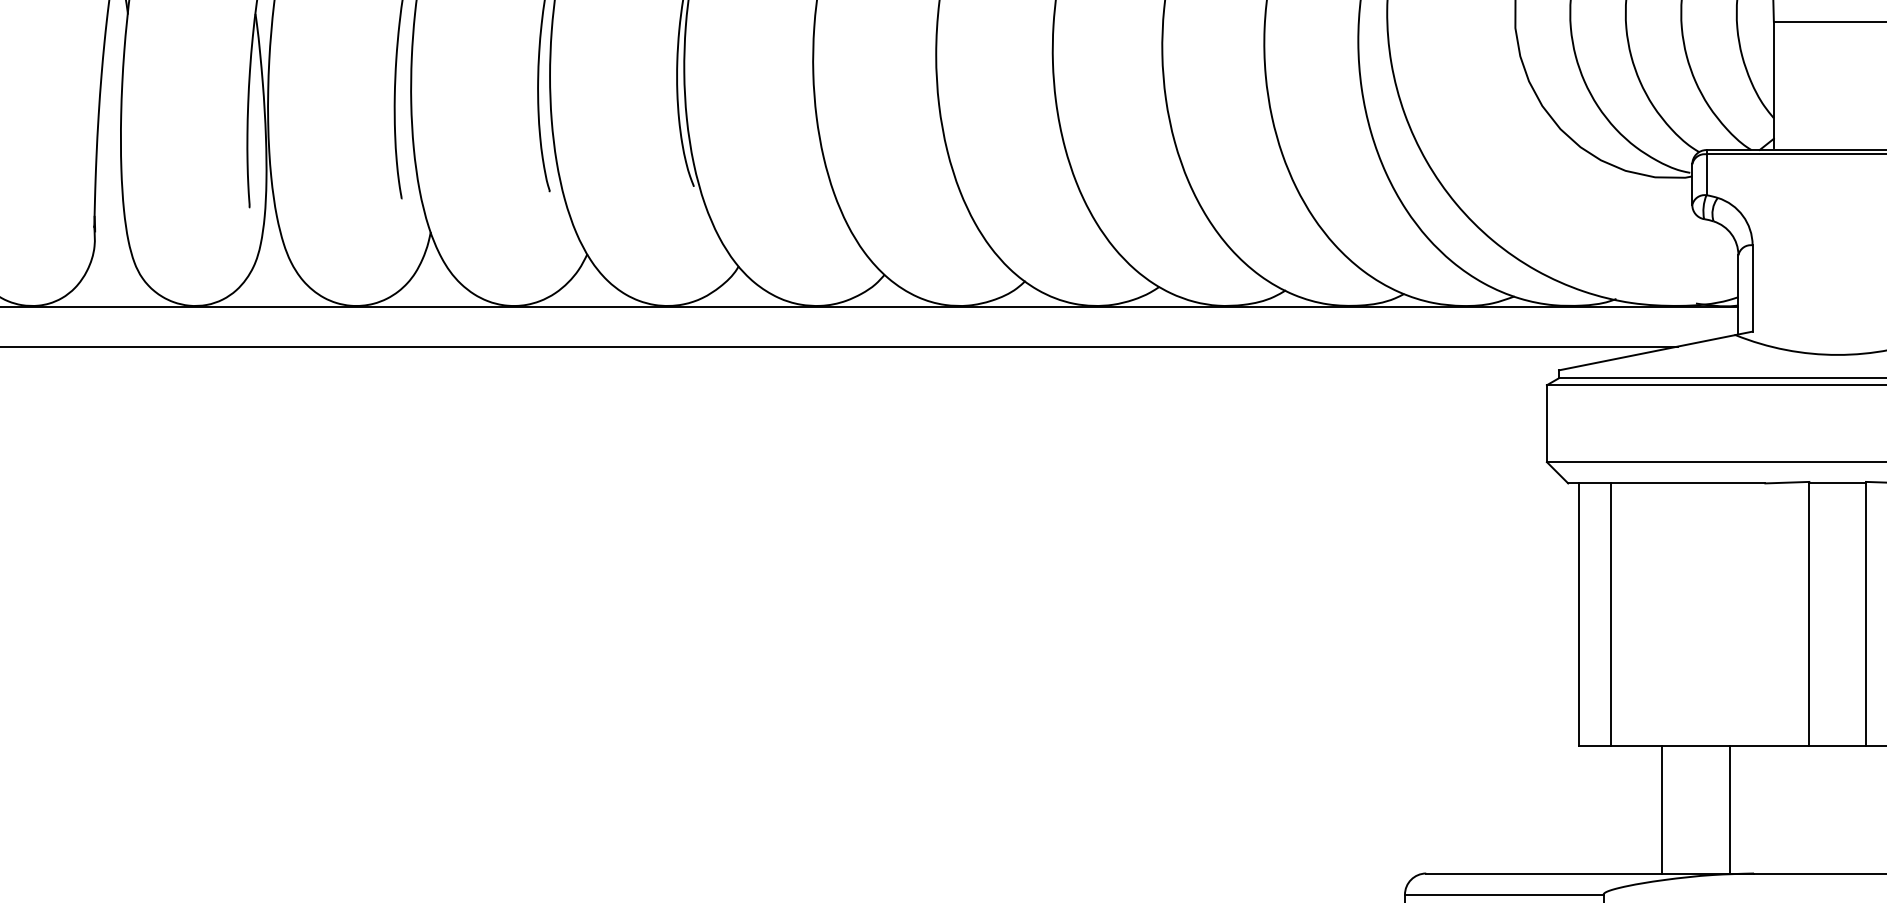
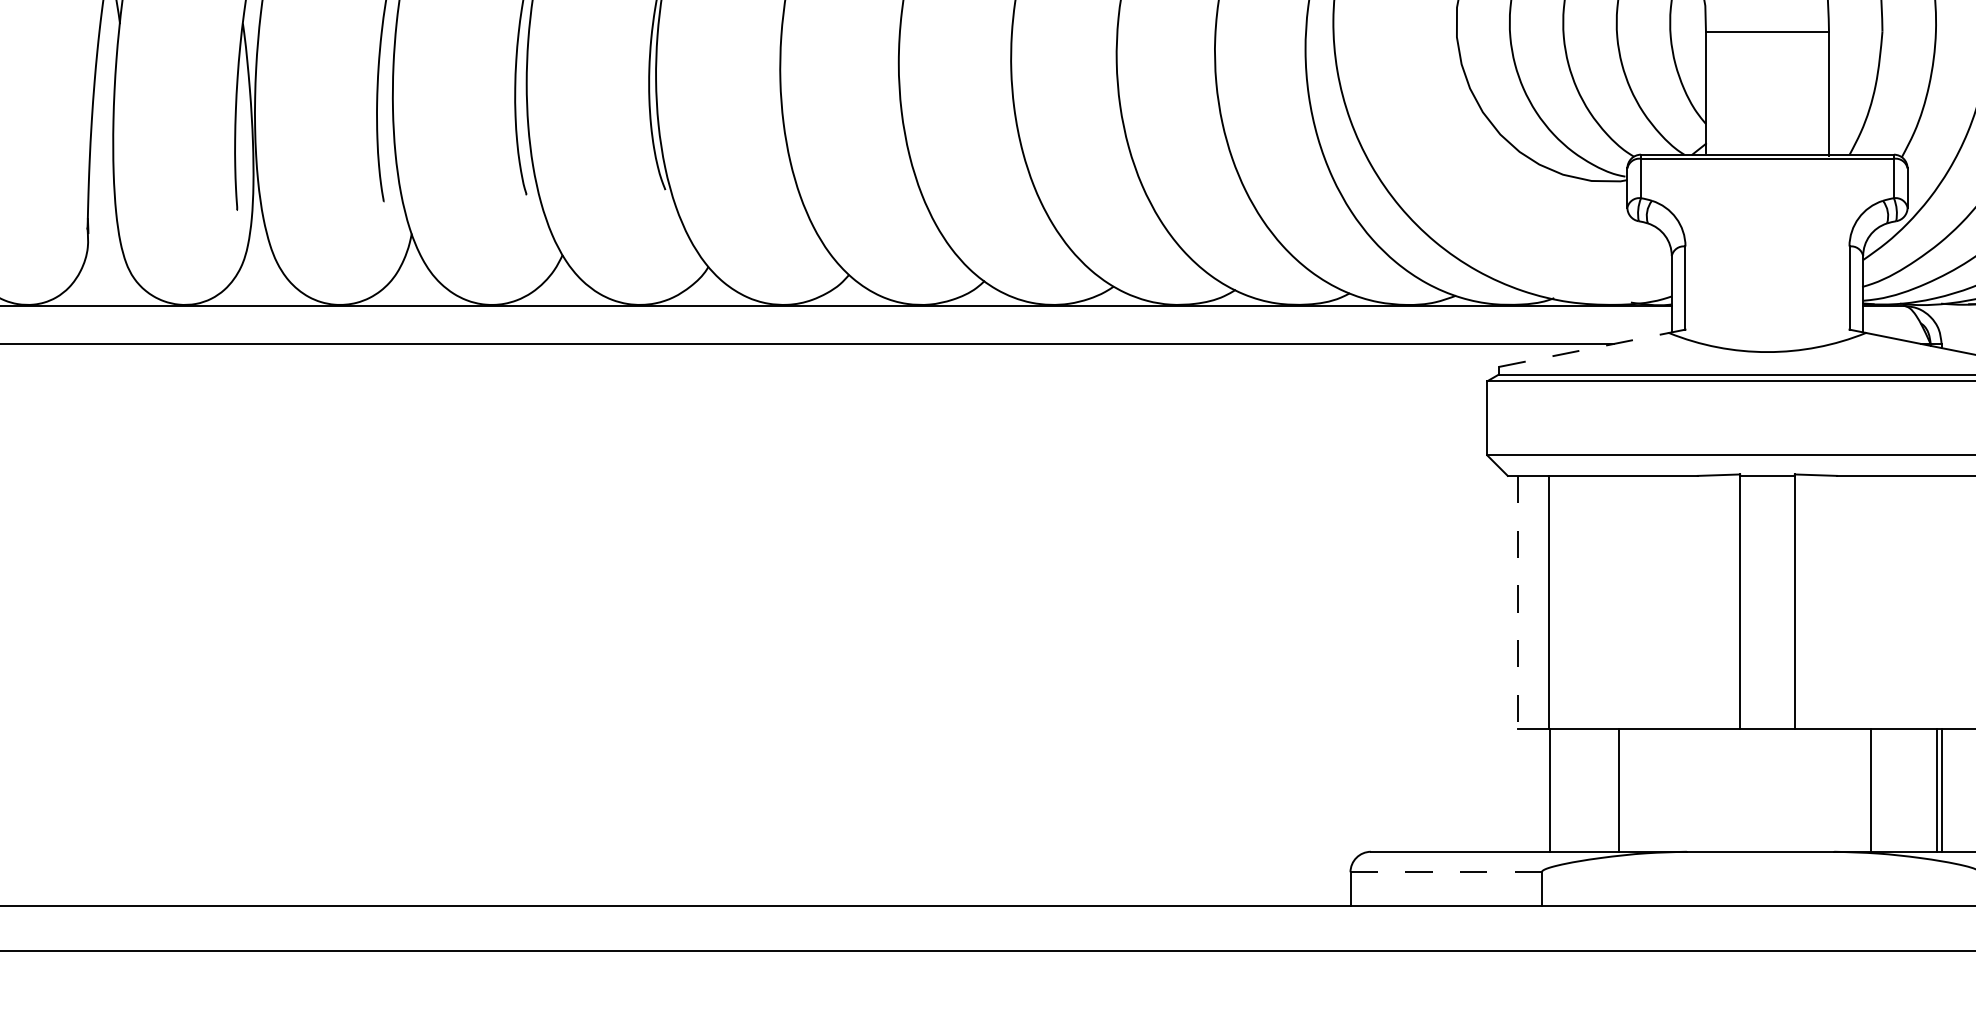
line: (1646, 352) -> (1583, 349), solid -> dashed
line: (1579, 614) -> (1518, 602), solid -> dashed
line: (1662, 808) -> (1550, 789), moved
line: (1729, 808) -> (1618, 789), moved
line: (1504, 895) -> (1446, 872), solid -> dashed

